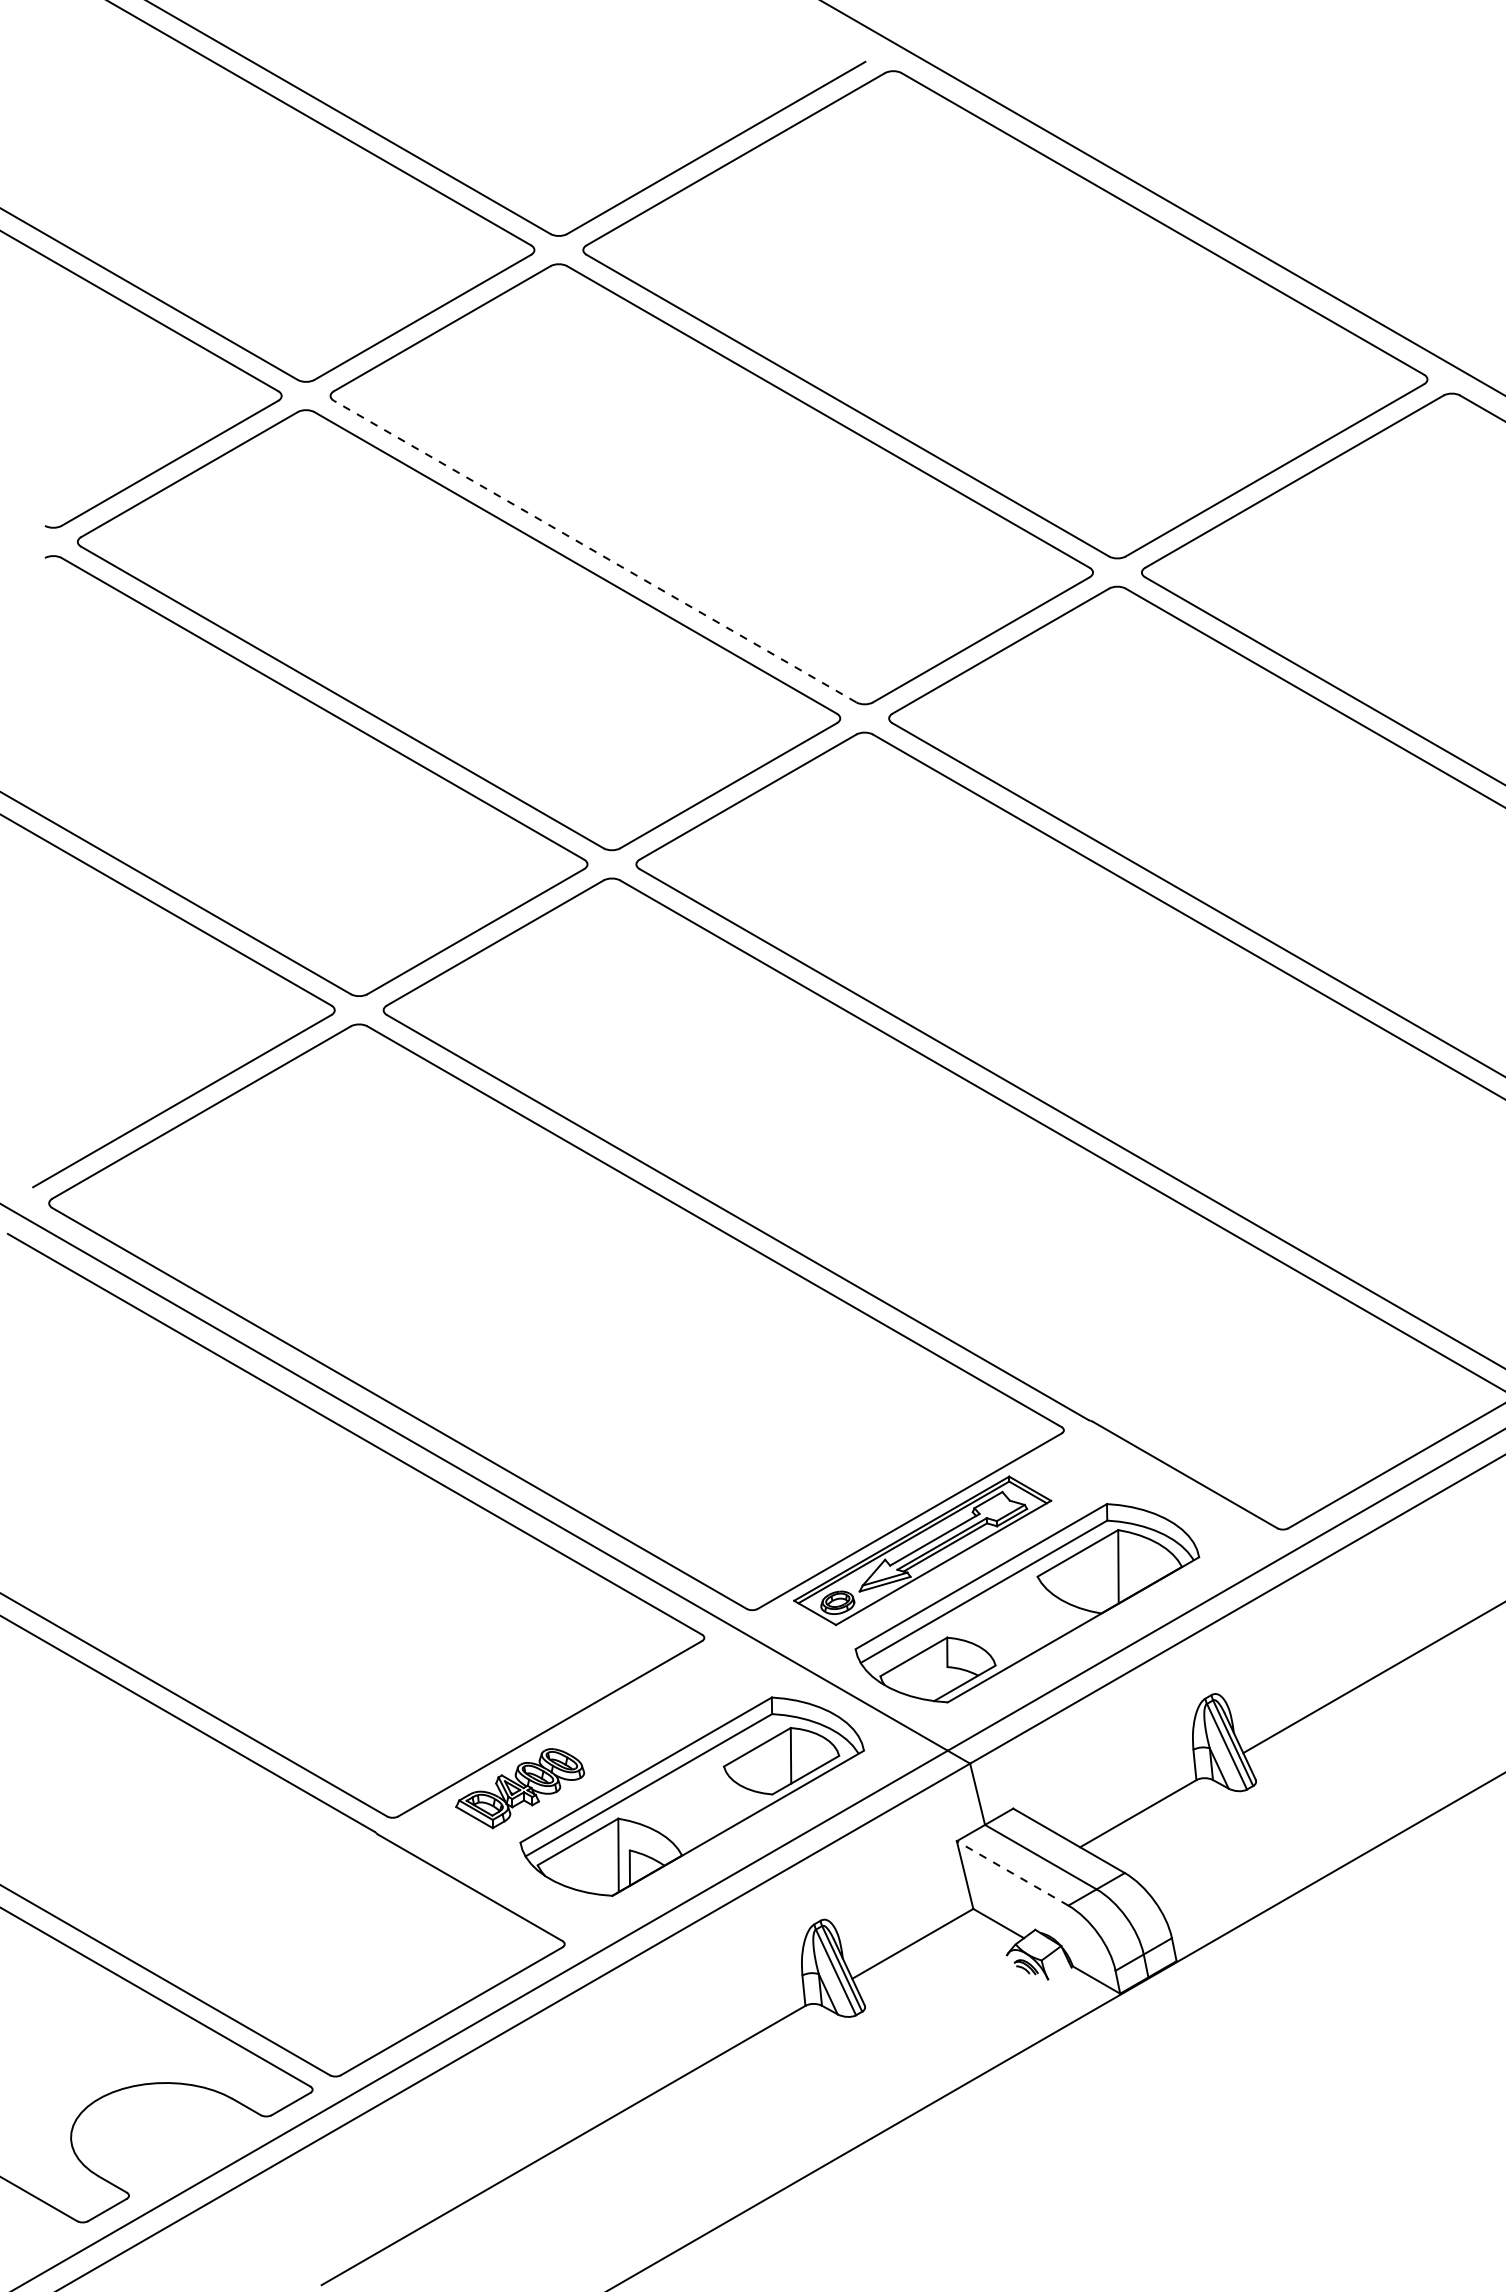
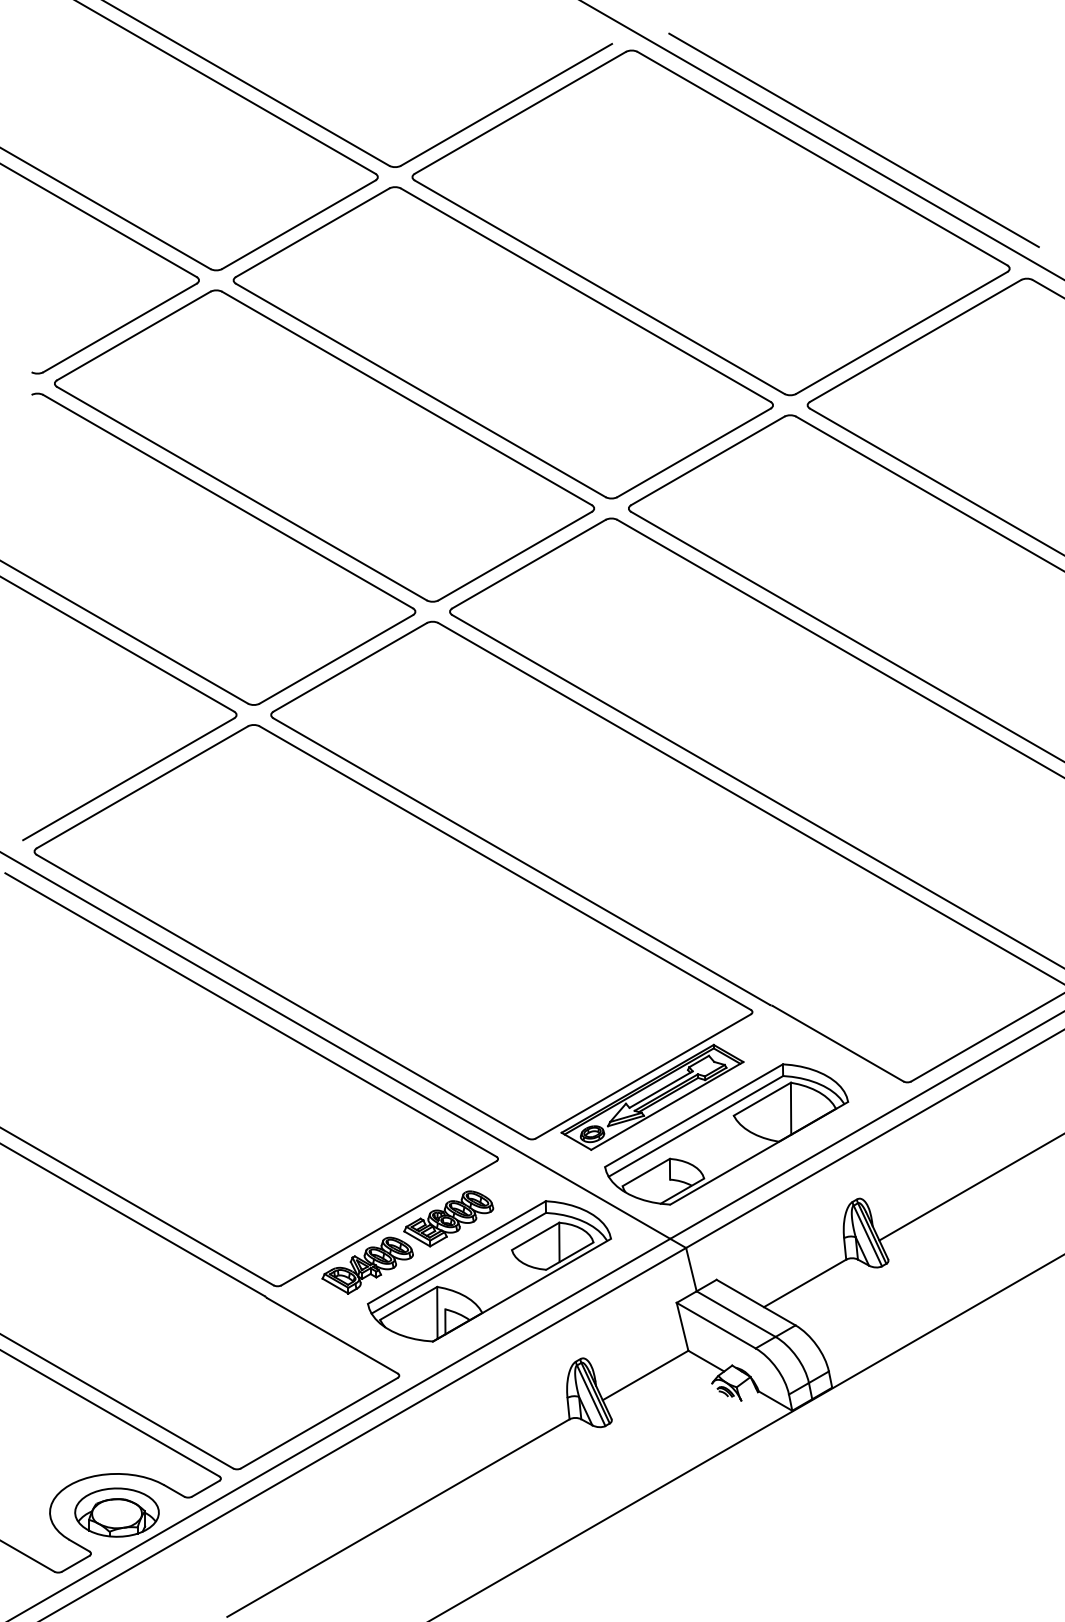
line: (1207, 197) -> (854, 139), added
line: (595, 551) -> (421, 390), dashed -> solid
part: (634, 1722) -> (448, 1218), added
line: (1012, 1873) -> (716, 1325), dashed -> solid
part: (165, 2137) -> (116, 1512), added

